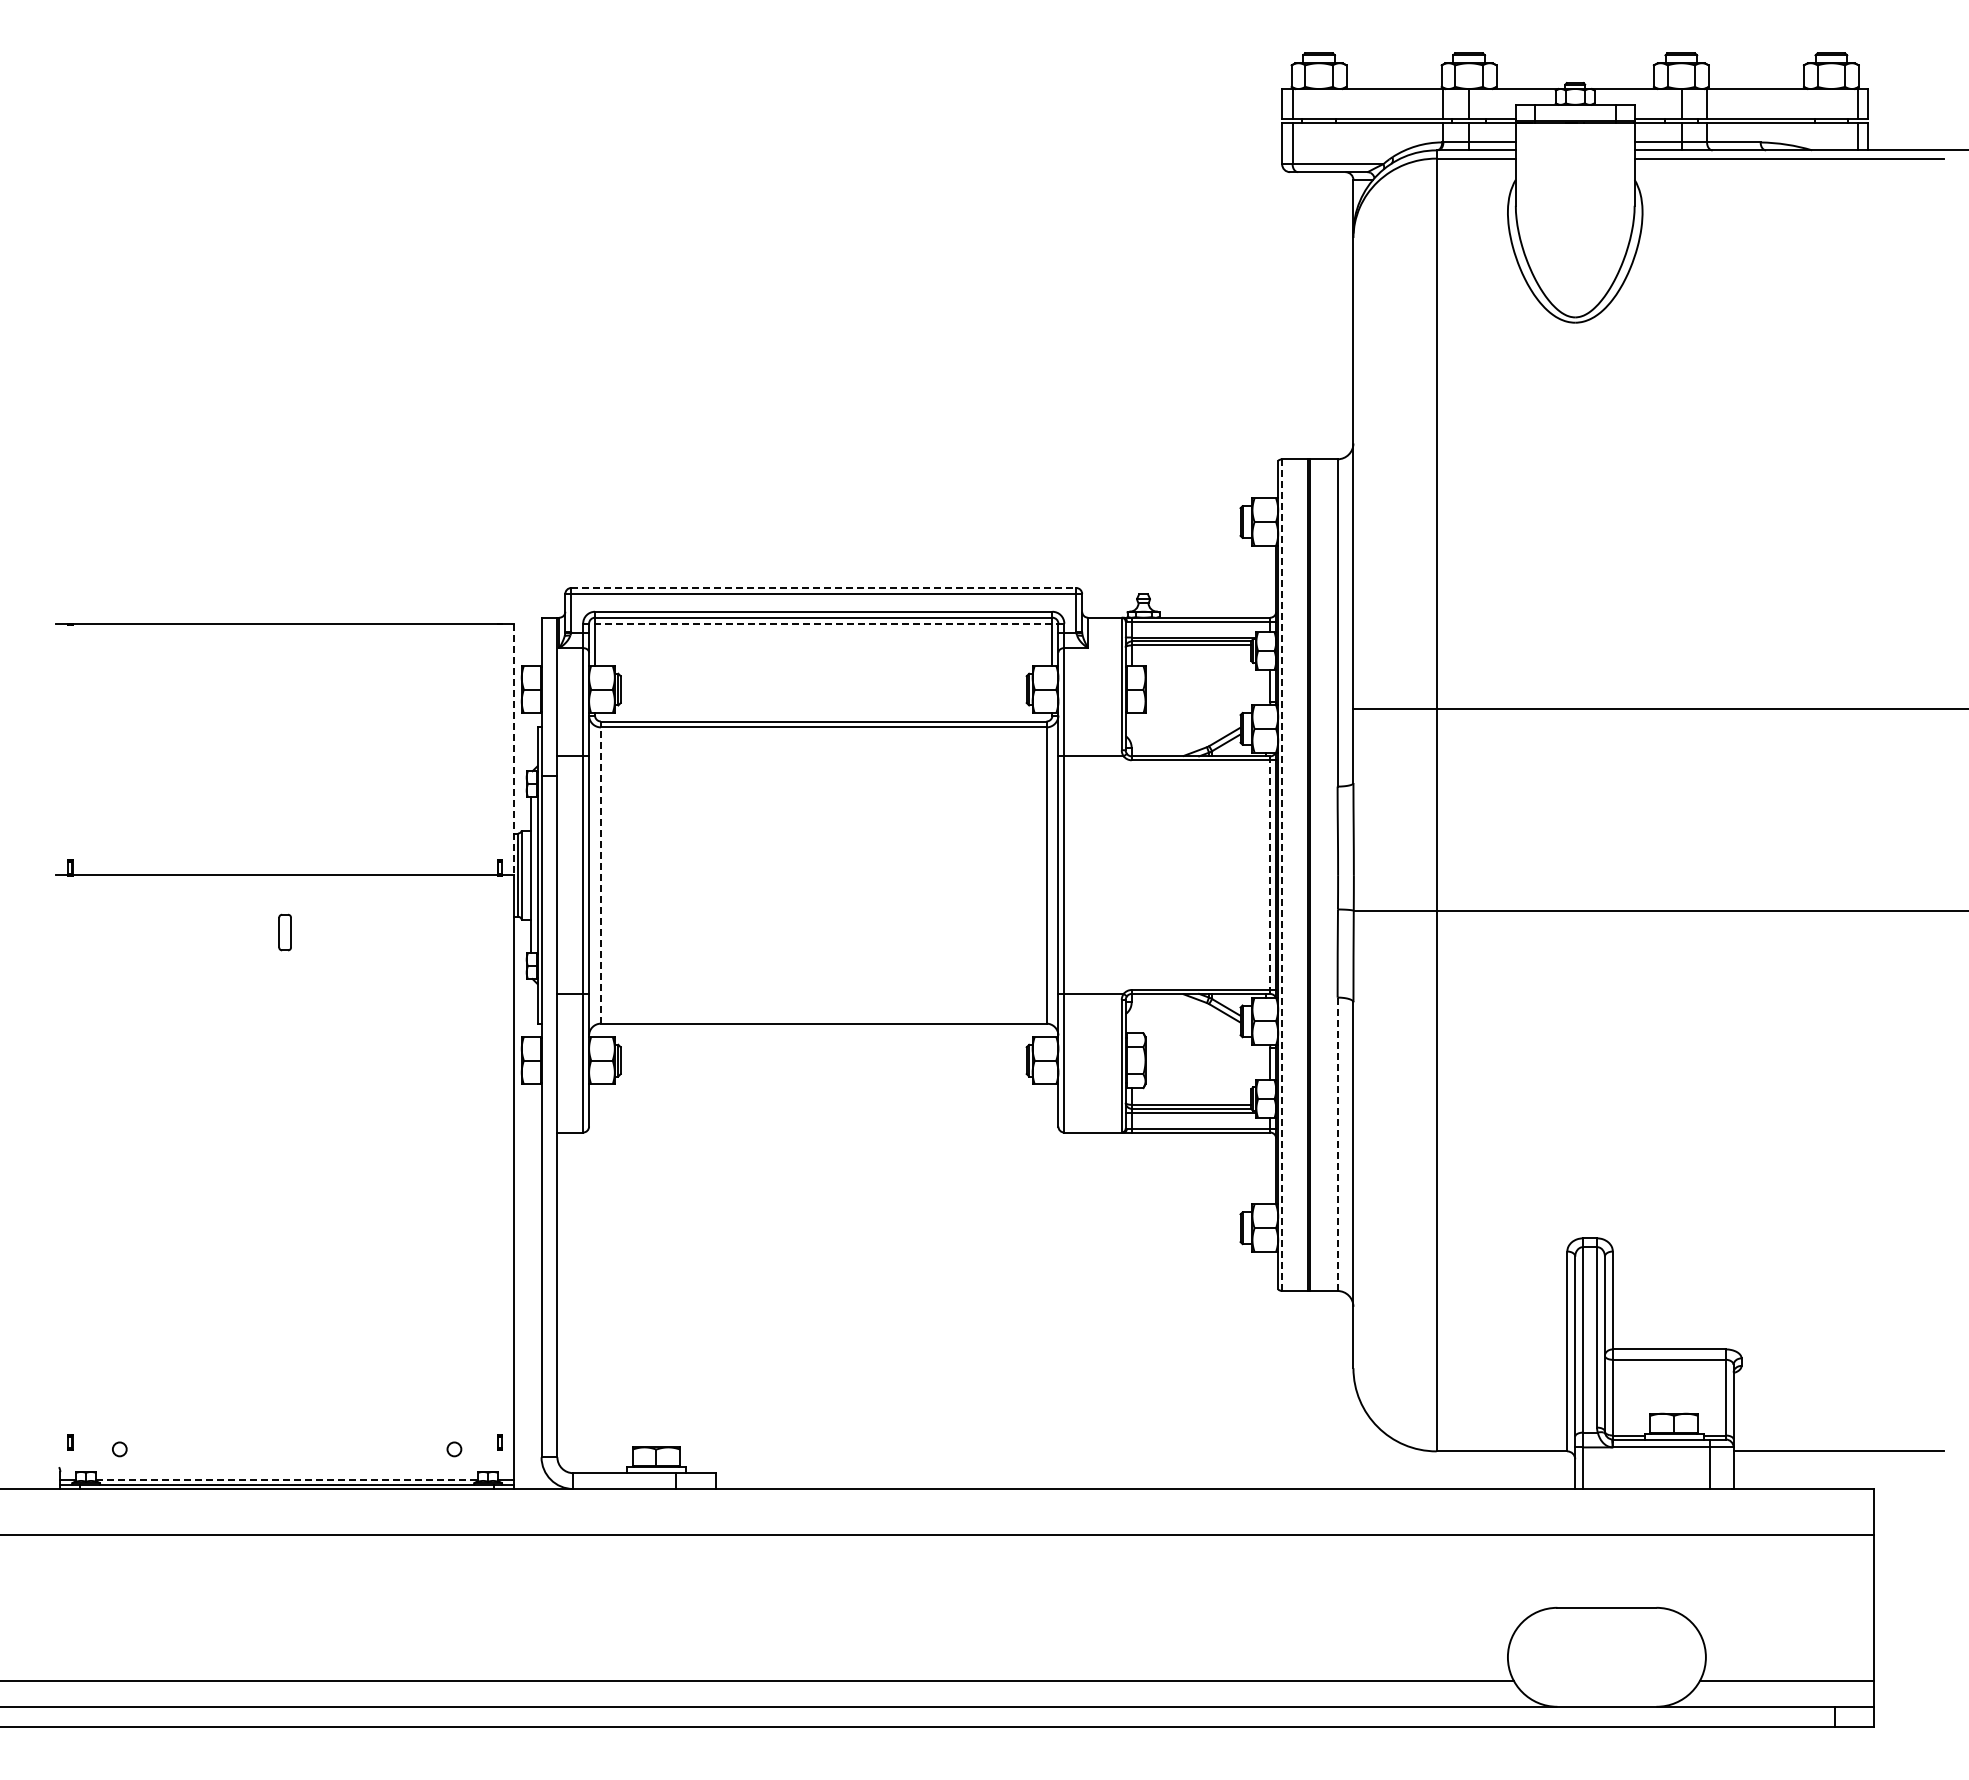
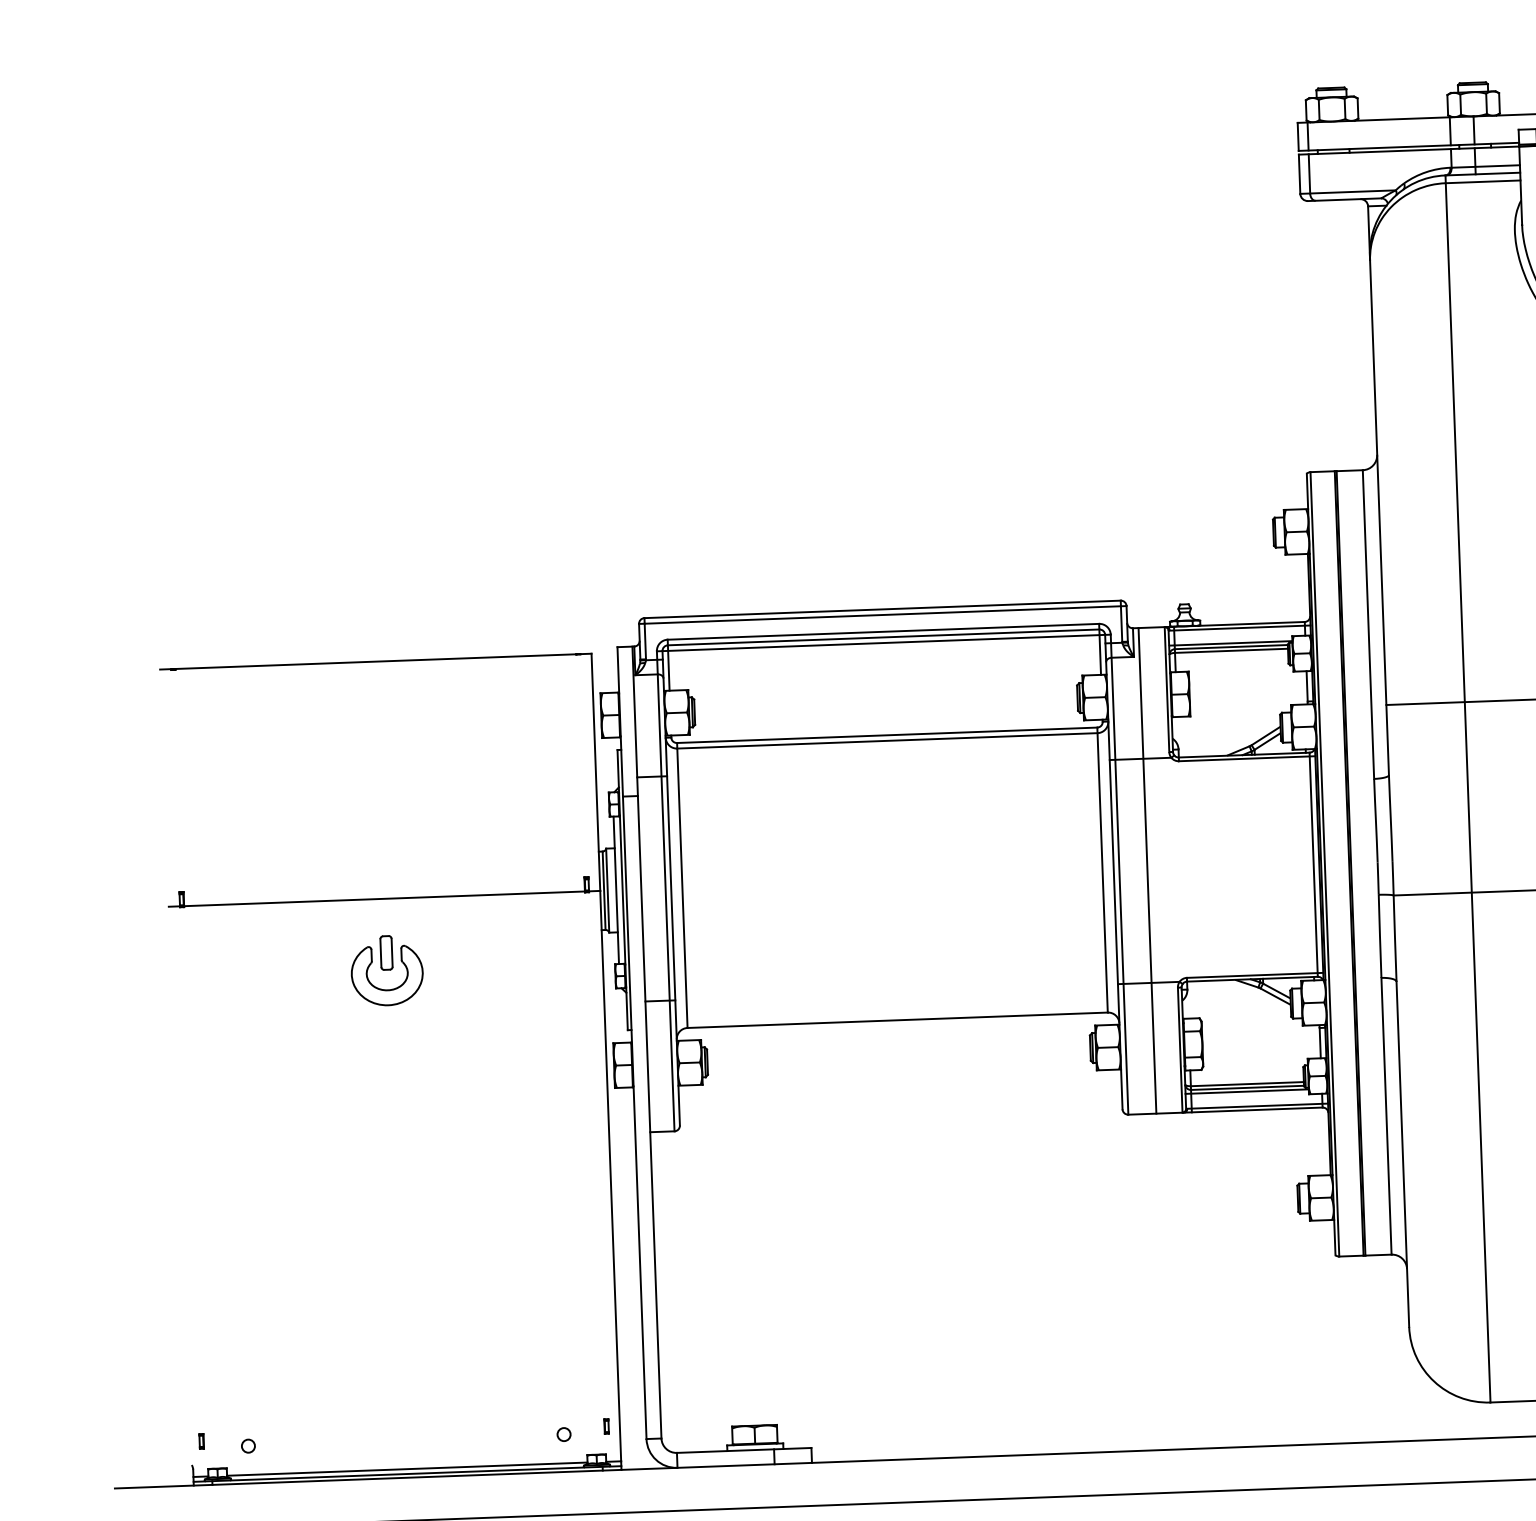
line: (824, 588) -> (883, 609), dashed -> solid
line: (823, 623) -> (883, 642), dashed -> solid
line: (513, 749) -> (595, 772), dashed -> solid
line: (600, 872) -> (681, 885), dashed -> solid
line: (1094, 874) -> (1147, 870), added
line: (1270, 875) -> (1313, 865), dashed -> solid
line: (1282, 875) -> (1325, 864), dashed -> solid
part: (280, 970) -> (383, 988), added
line: (1337, 1144) -> (1386, 1116), dashed -> solid
line: (287, 1479) -> (407, 1468), dashed -> solid

